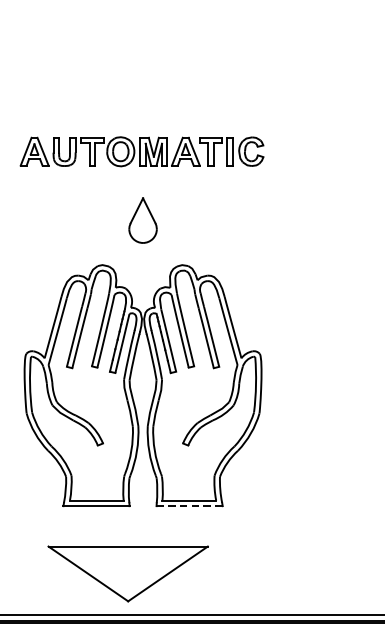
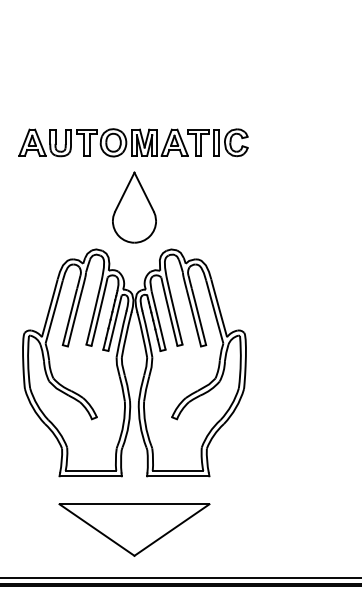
part: (143, 220) -> (134, 207), size x1.67
line: (189, 506) -> (178, 476), dashed -> solid
part: (128, 573) -> (134, 529), moved

